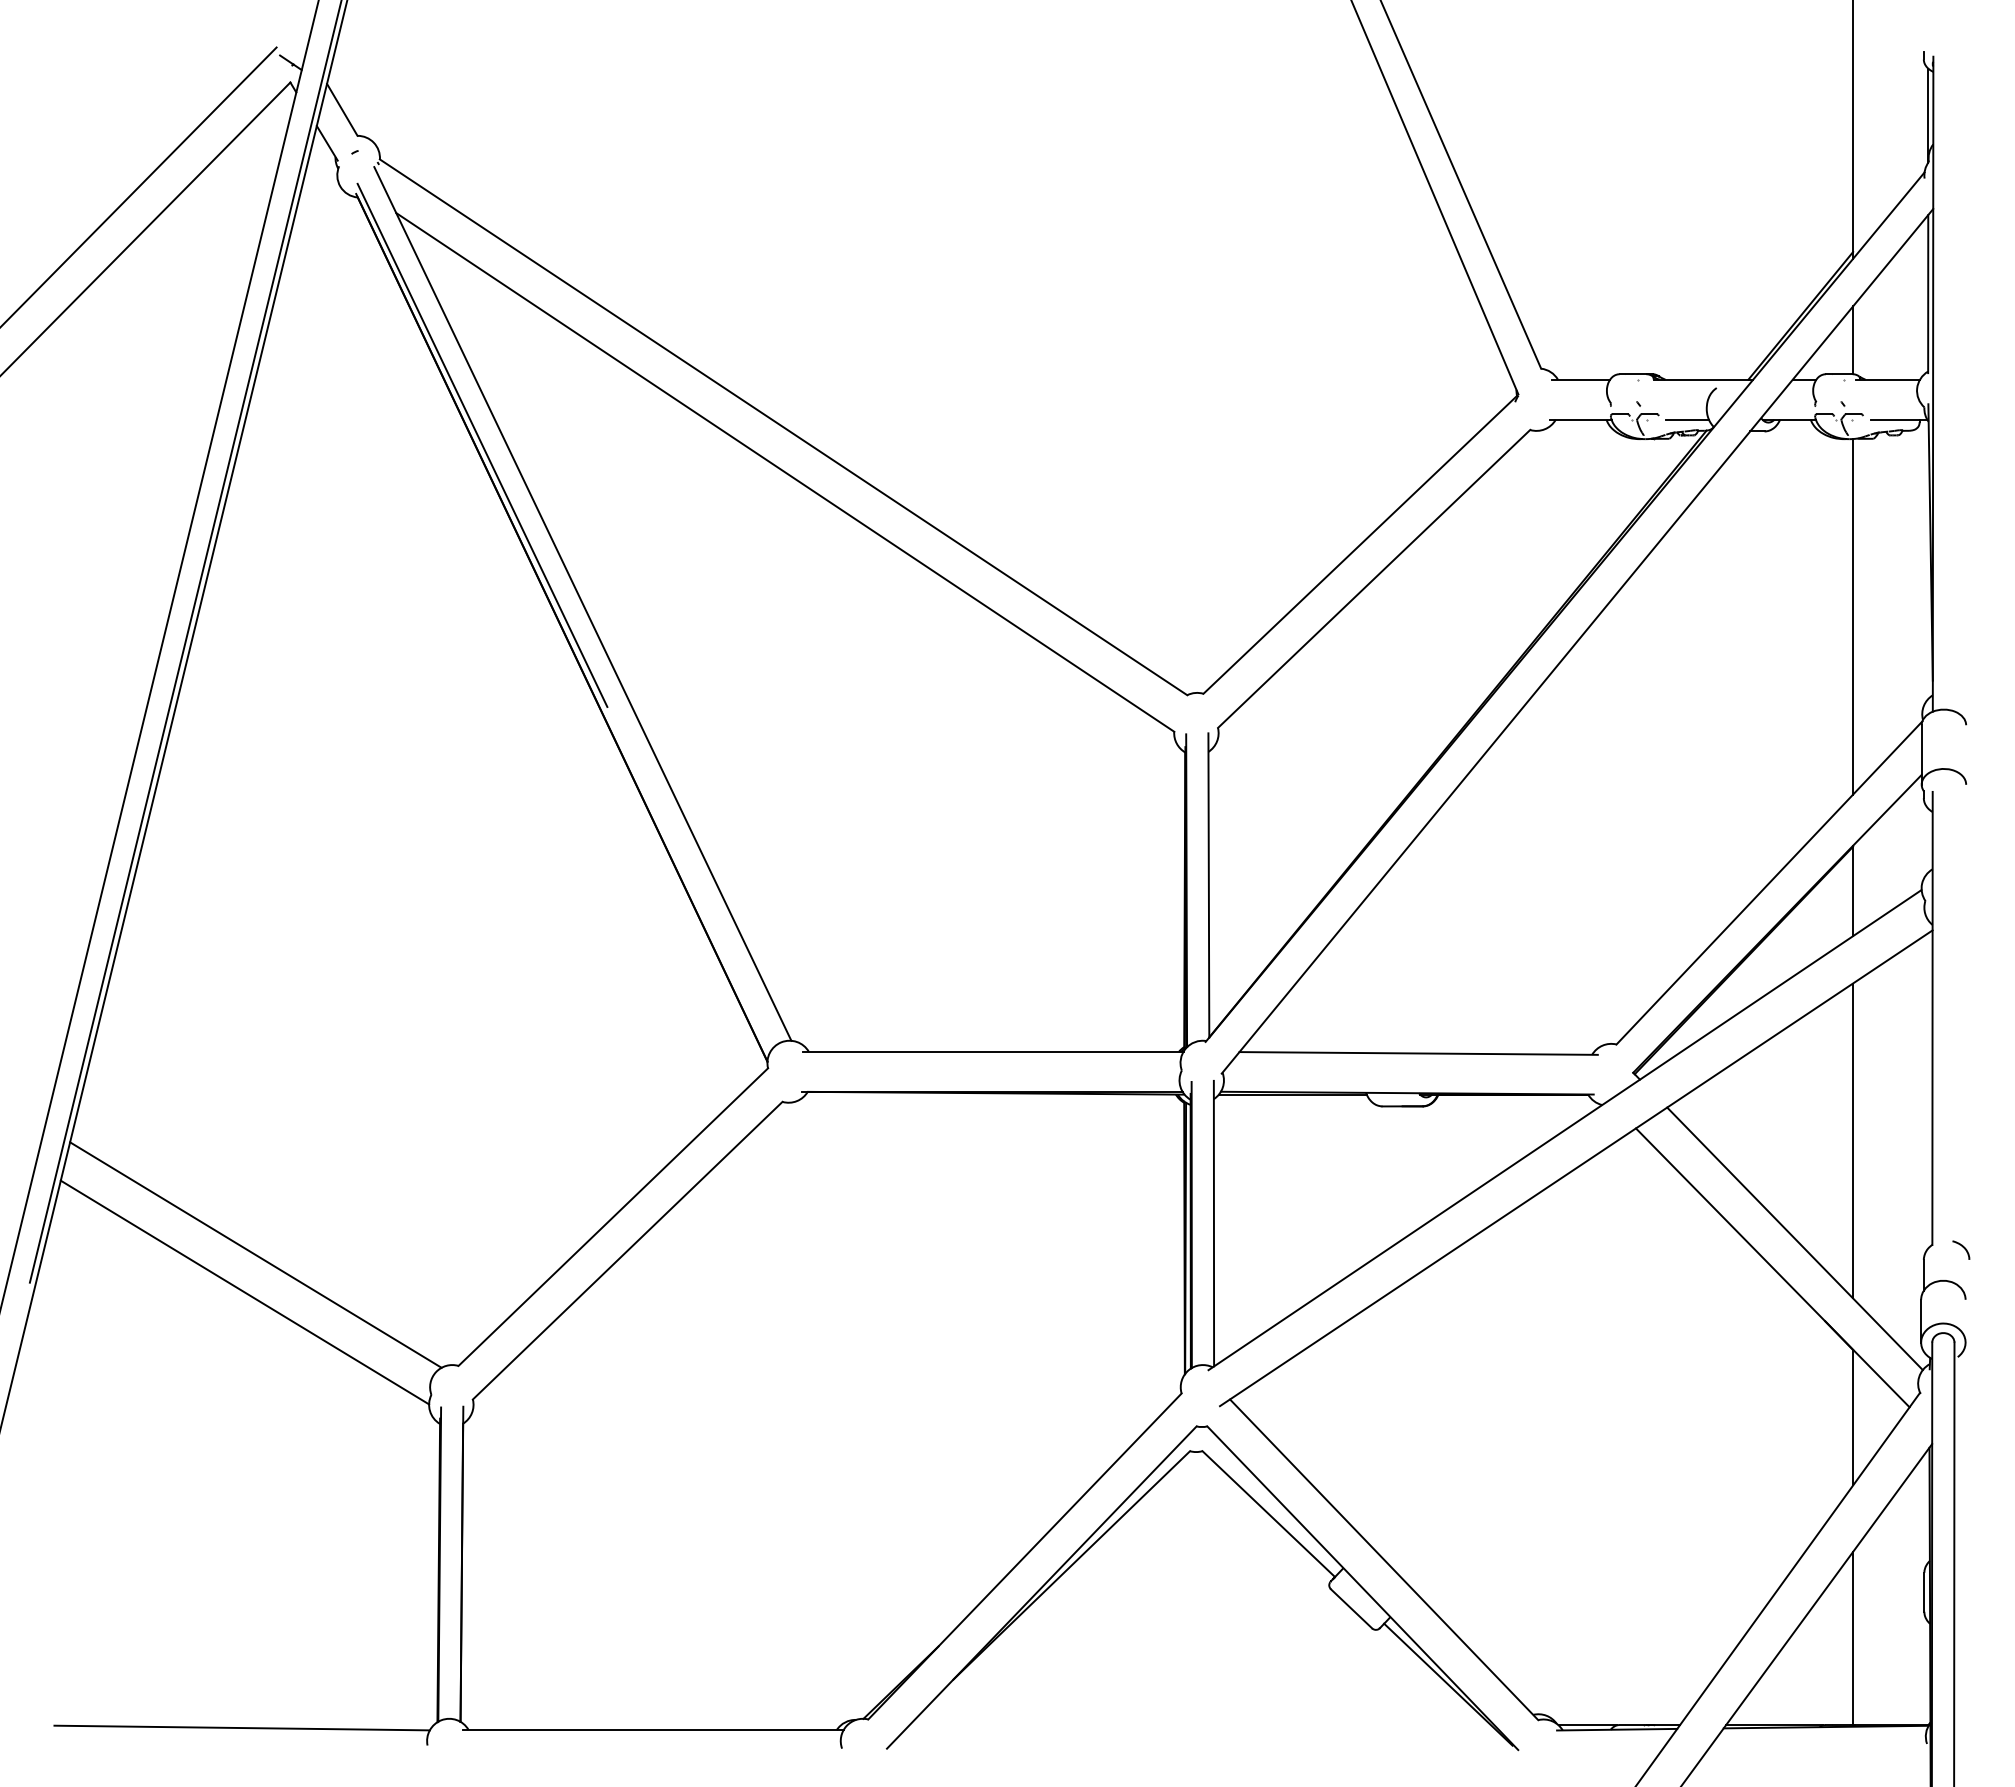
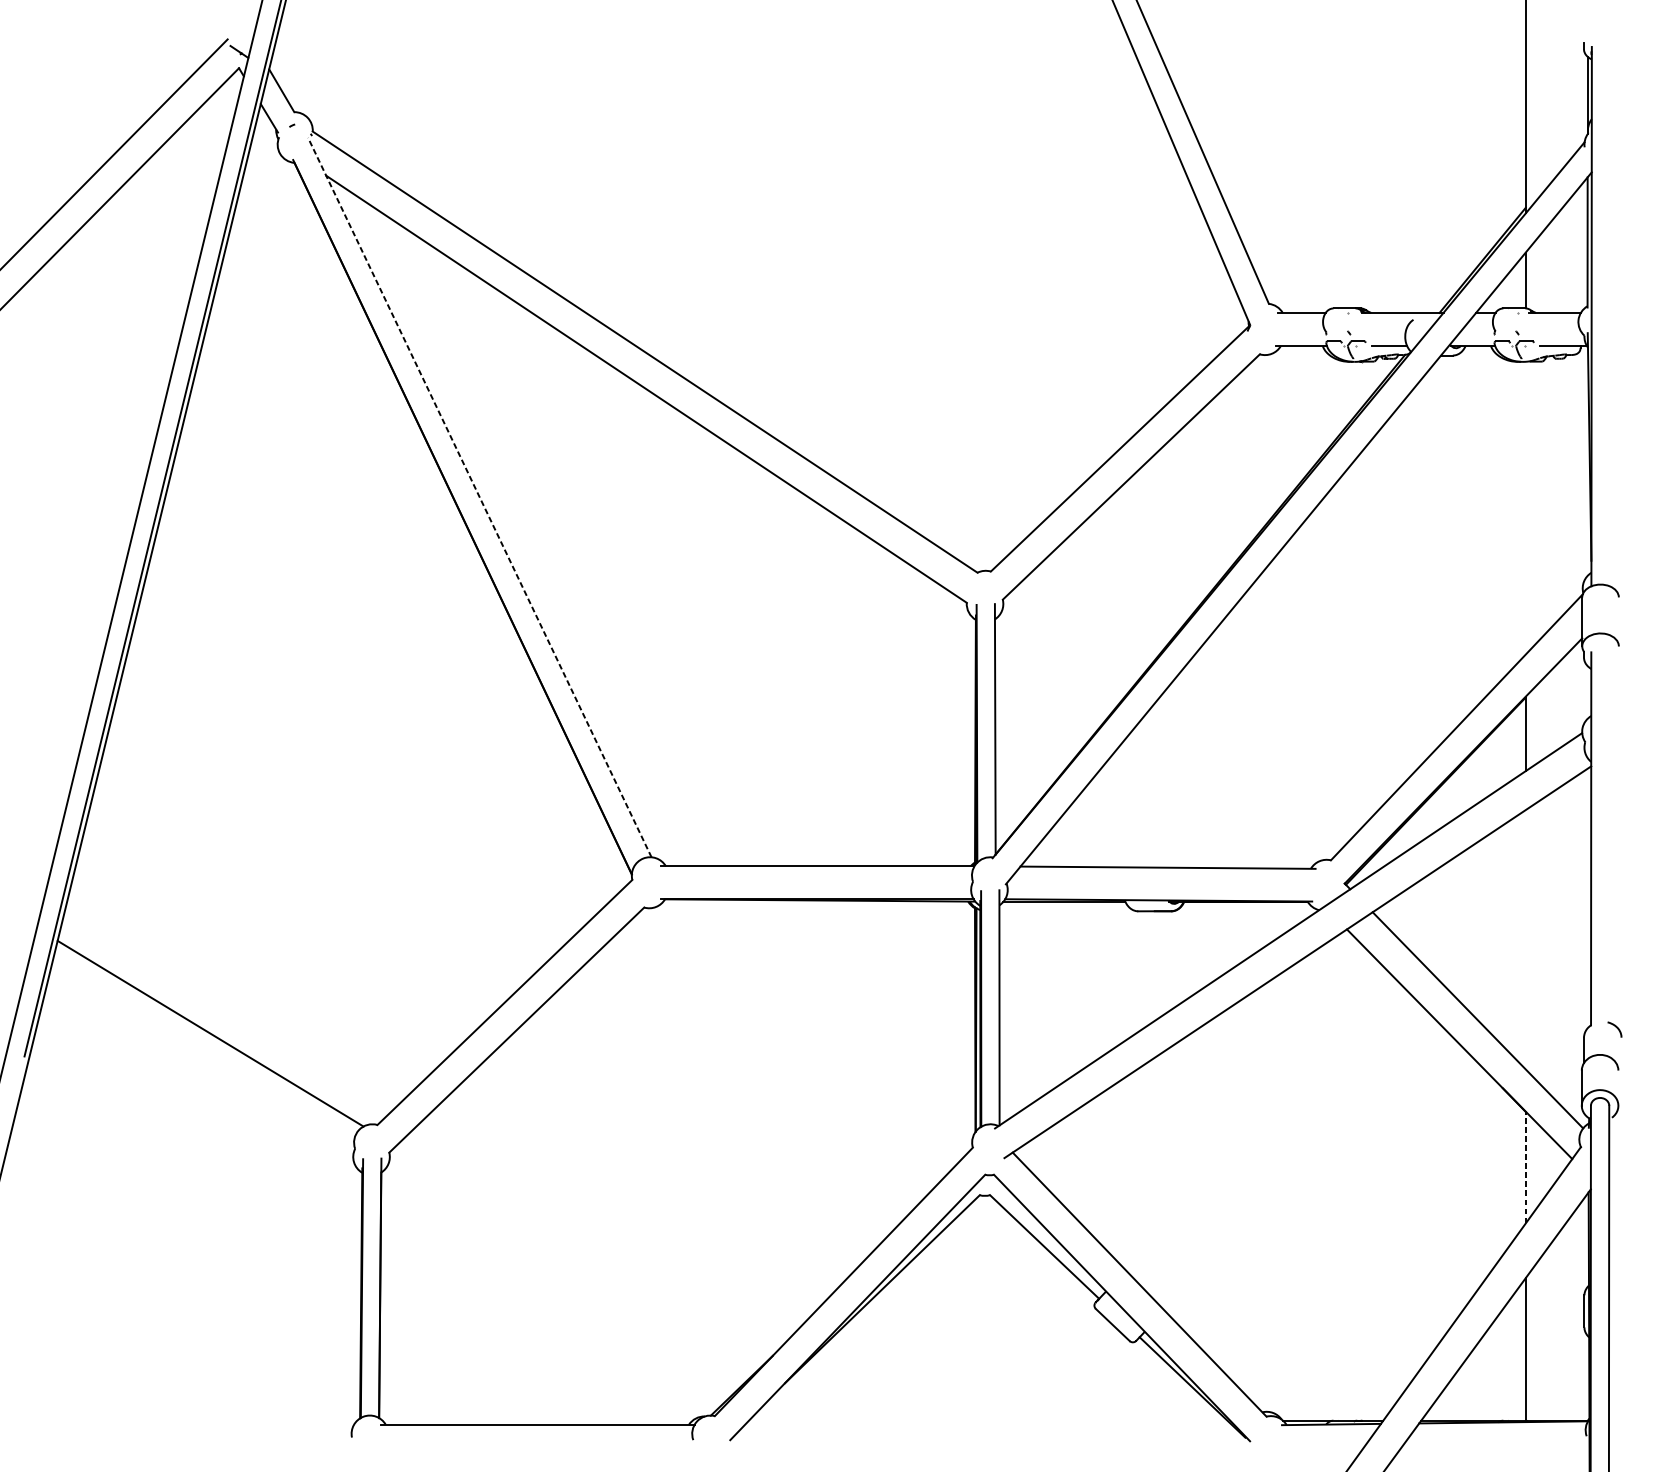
line: (482, 445) -> (397, 367), removed
line: (582, 603) -> (479, 497), solid -> dashed
line: (1853, 616) -> (1526, 507), removed
line: (1853, 1140) -> (1526, 939), removed
line: (244, 1292) -> (201, 1064), removed
line: (1853, 1417) -> (1526, 1167), solid -> dashed
line: (241, 1727) -> (198, 1422), removed

